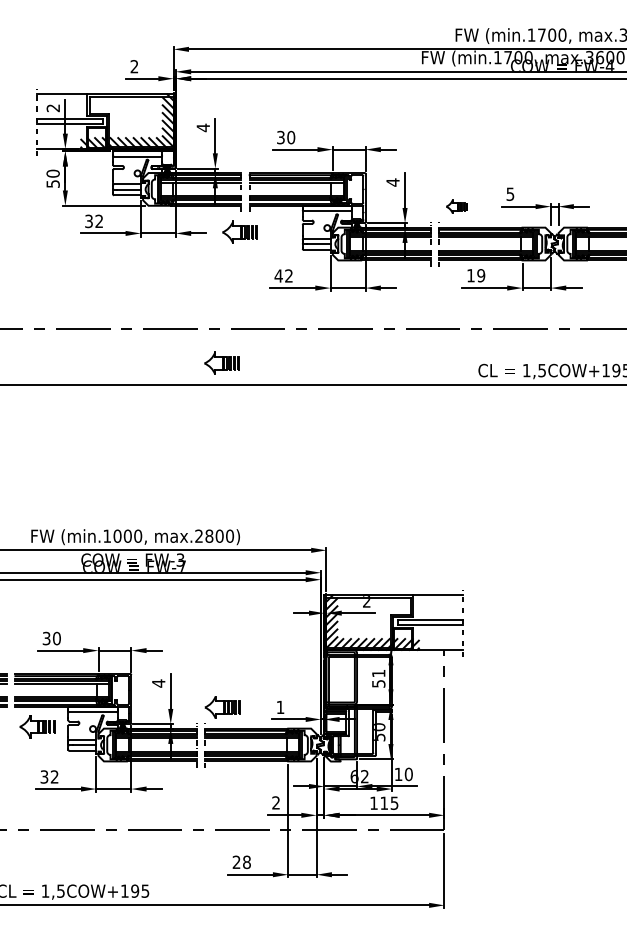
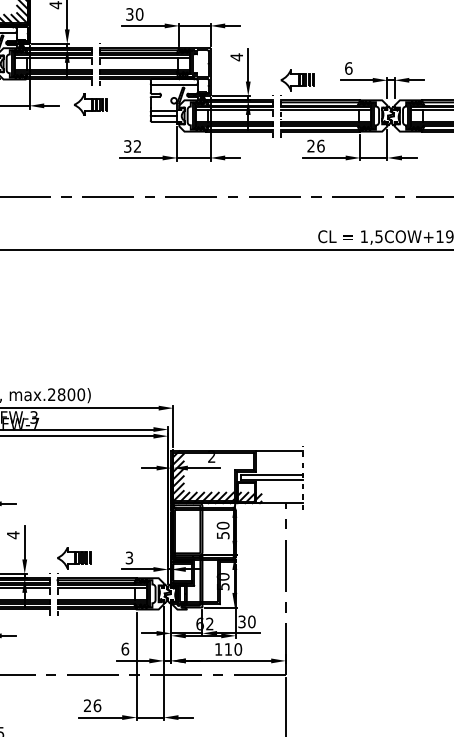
text: (510, 193) -> (348, 67), 5 -> 6
part: (456, 206) -> (297, 80), size x1.67
text: (278, 275) -> (127, 145), 42 -> 32
text: (476, 275) -> (316, 145), 19 -> 26
part: (221, 362) -> (73, 228), removed
text: (378, 673) -> (222, 525), 51 -> 50
text: (280, 707) -> (129, 558), 1 -> 3
text: (398, 774) -> (241, 621), 10 -> 30
text: (276, 802) -> (125, 648), 2 -> 6
text: (394, 802) -> (238, 648), 115 -> 110
text: (247, 861) -> (97, 704), 28 -> 26

